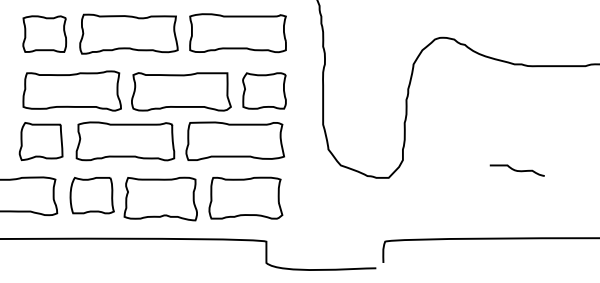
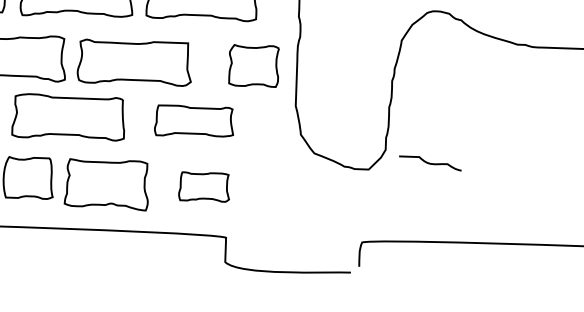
part: (264, 90) -> (254, 65), moved
part: (234, 140) -> (193, 120), size x0.7
curve: (516, 170) -> (429, 163), moved
part: (245, 197) -> (203, 186), size x0.6

